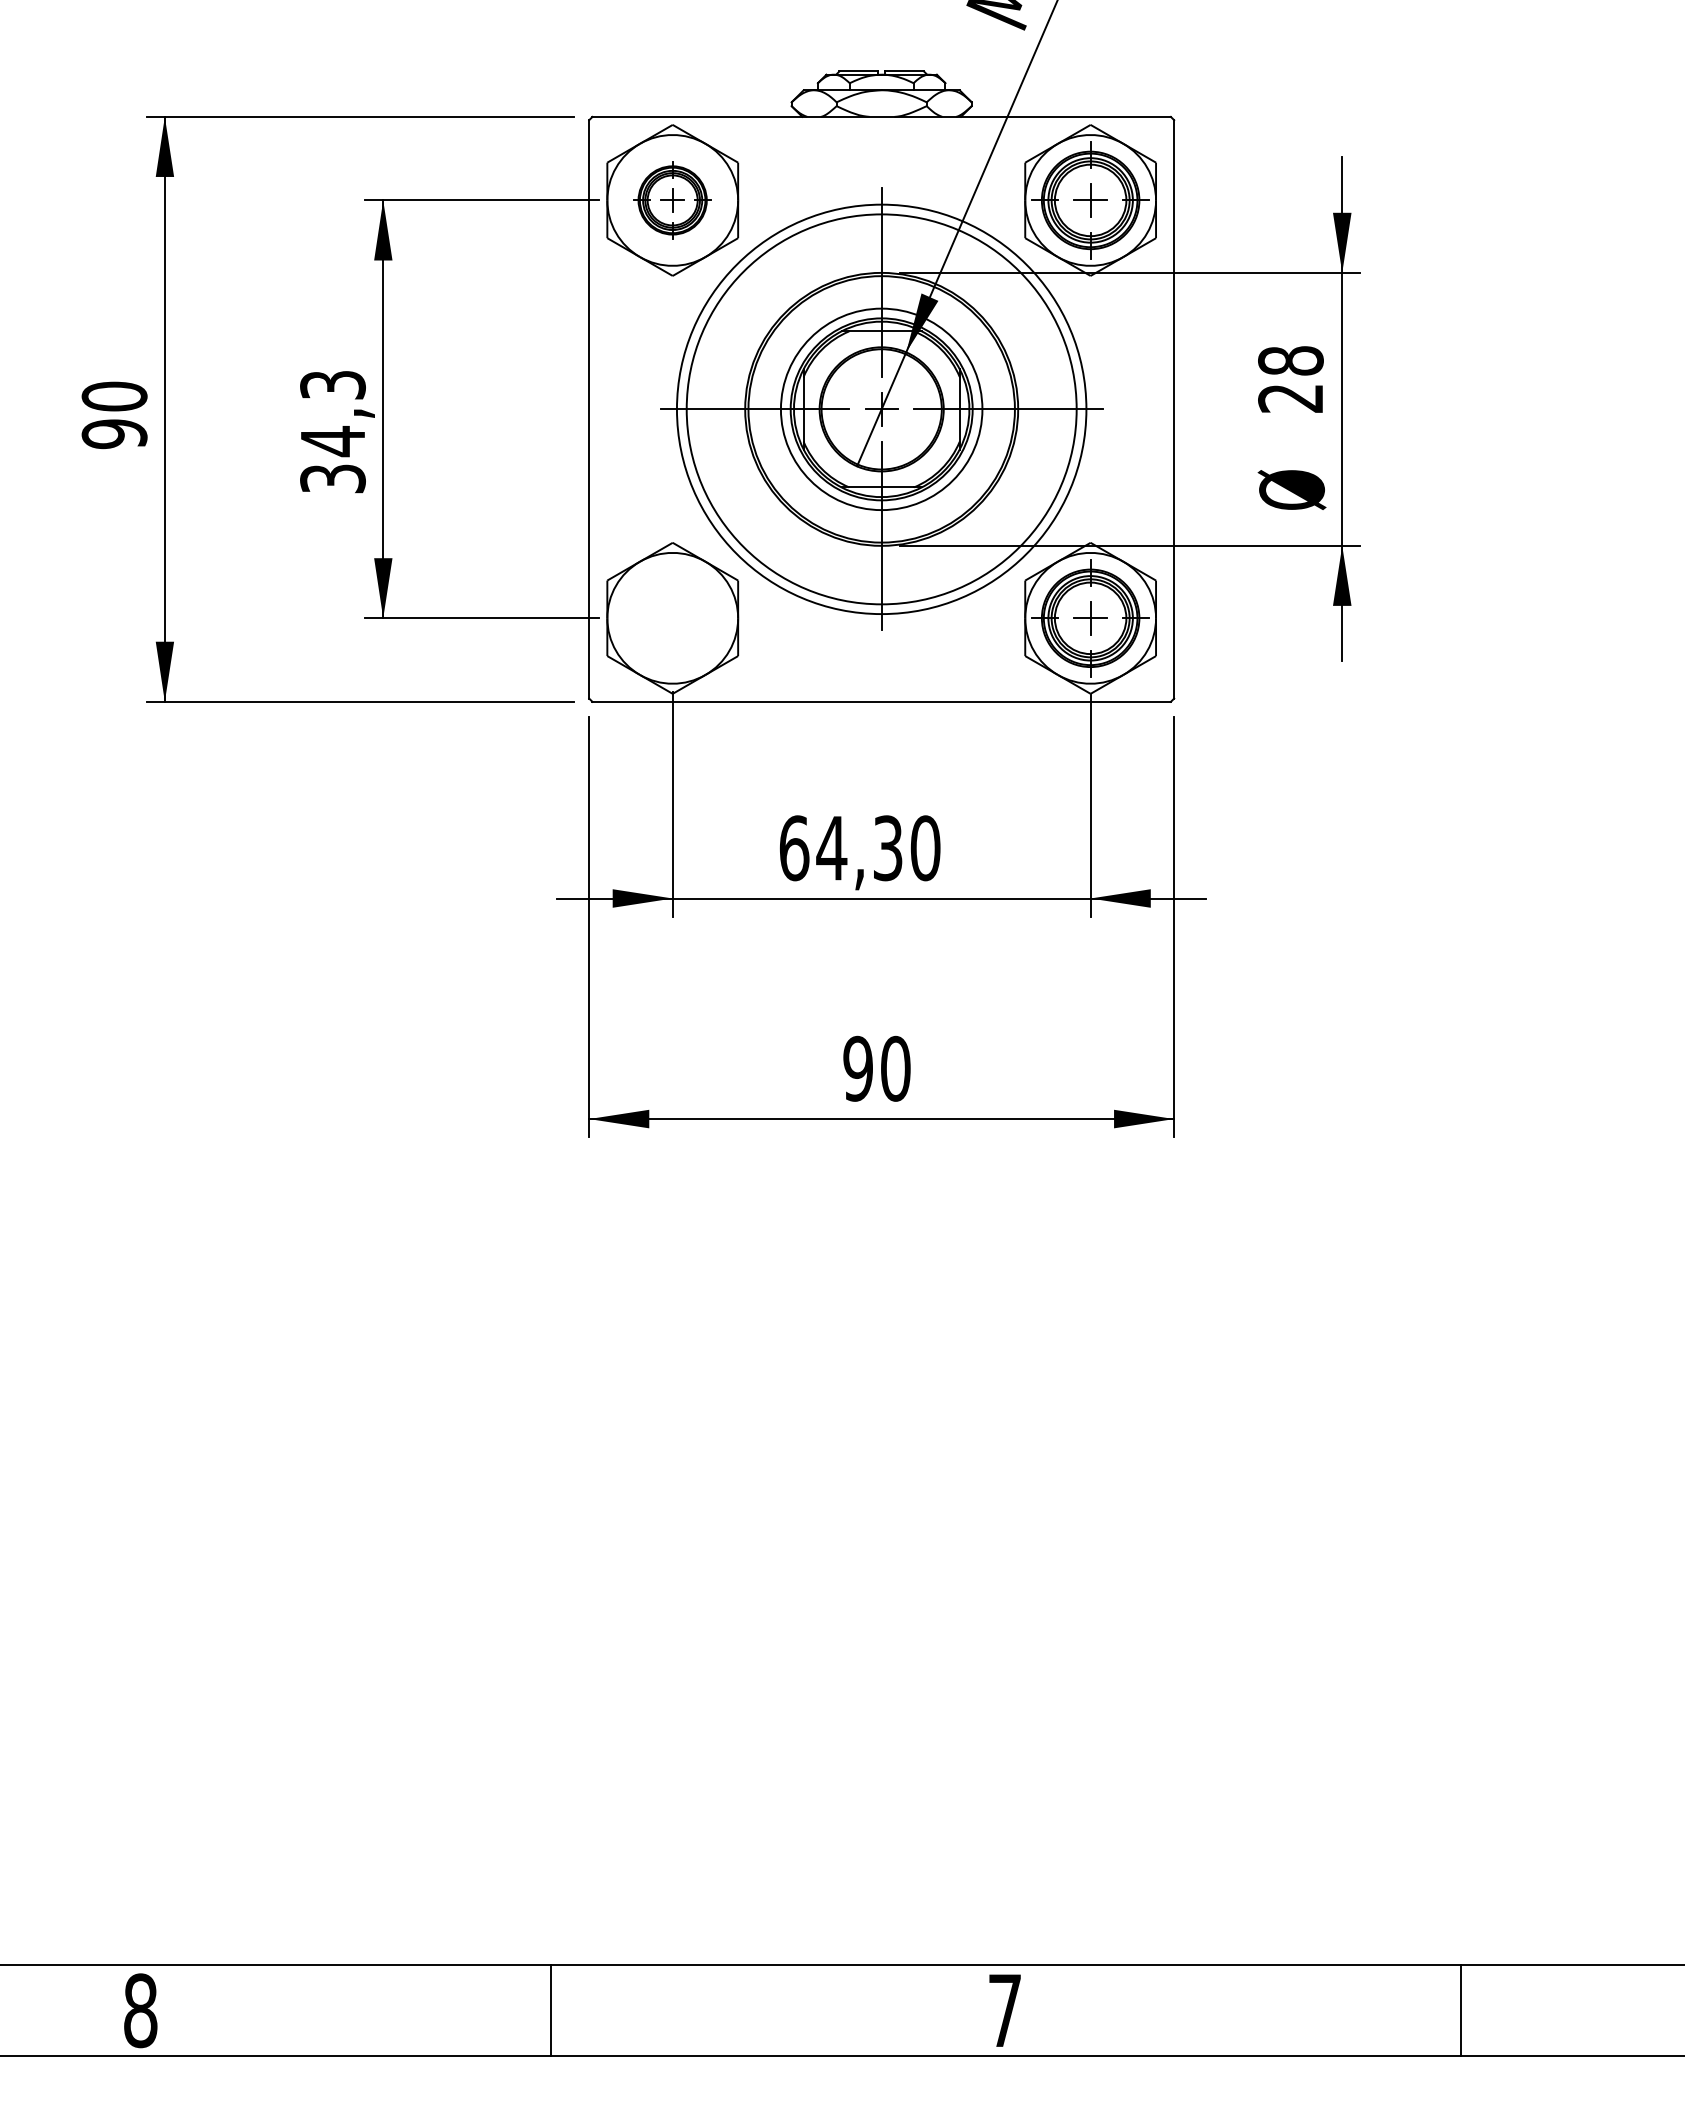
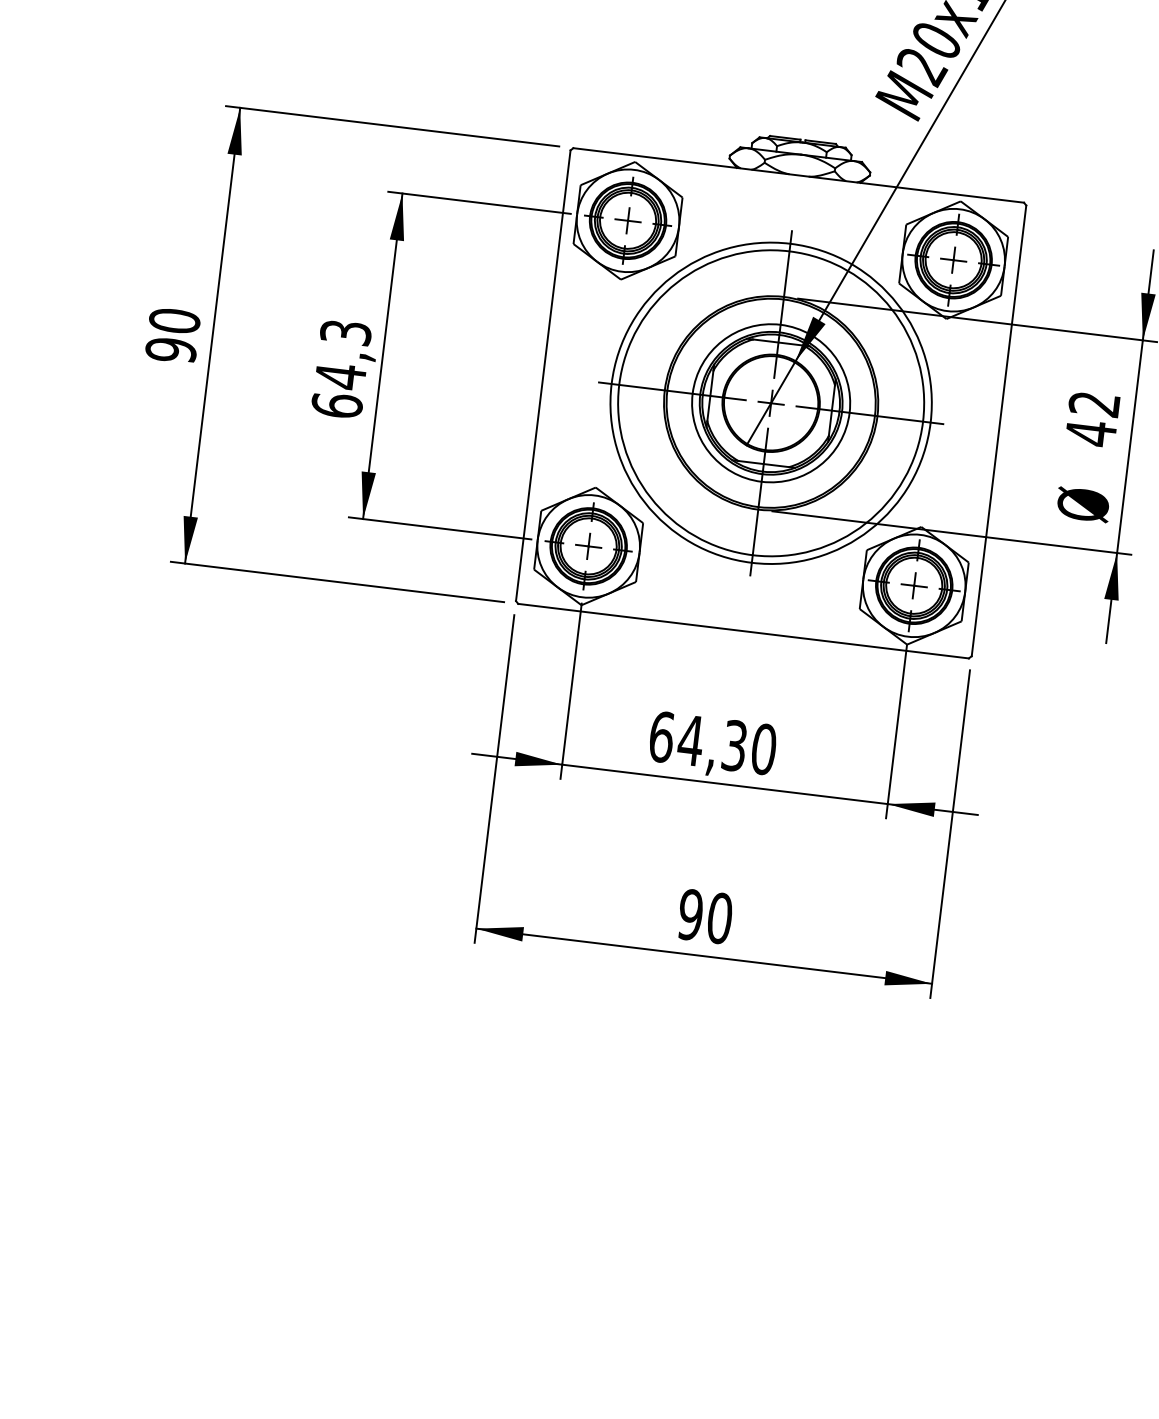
part: (672, 200) -> (627, 220), size x1.43
text: (1290, 380) -> (1092, 419), 28 -> 42
text: (332, 478) -> (336, 405), 34,3 -> 64,3
part: (672, 618) -> (588, 546), added

